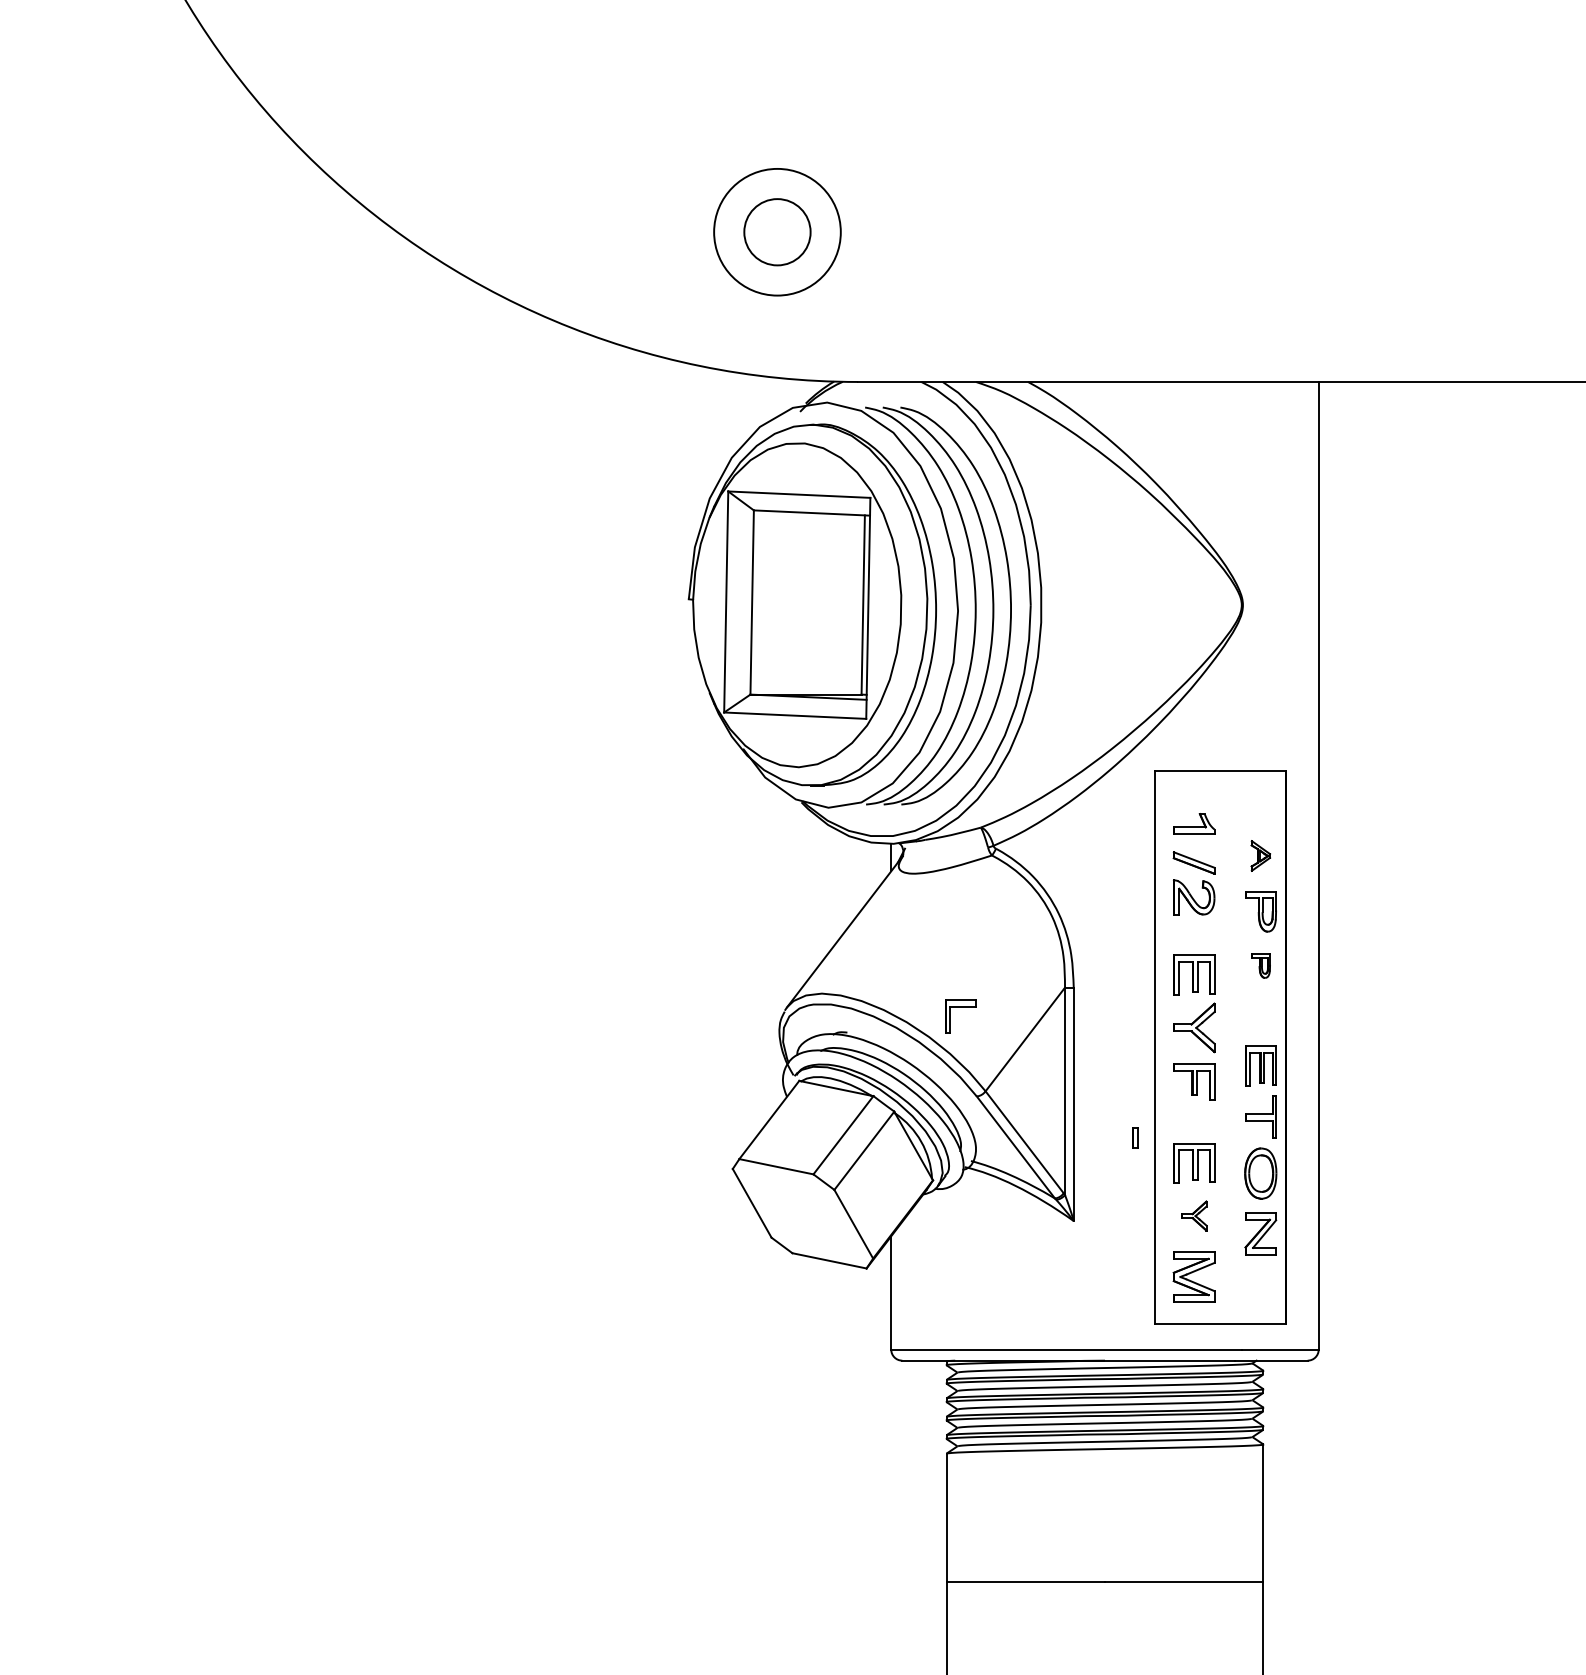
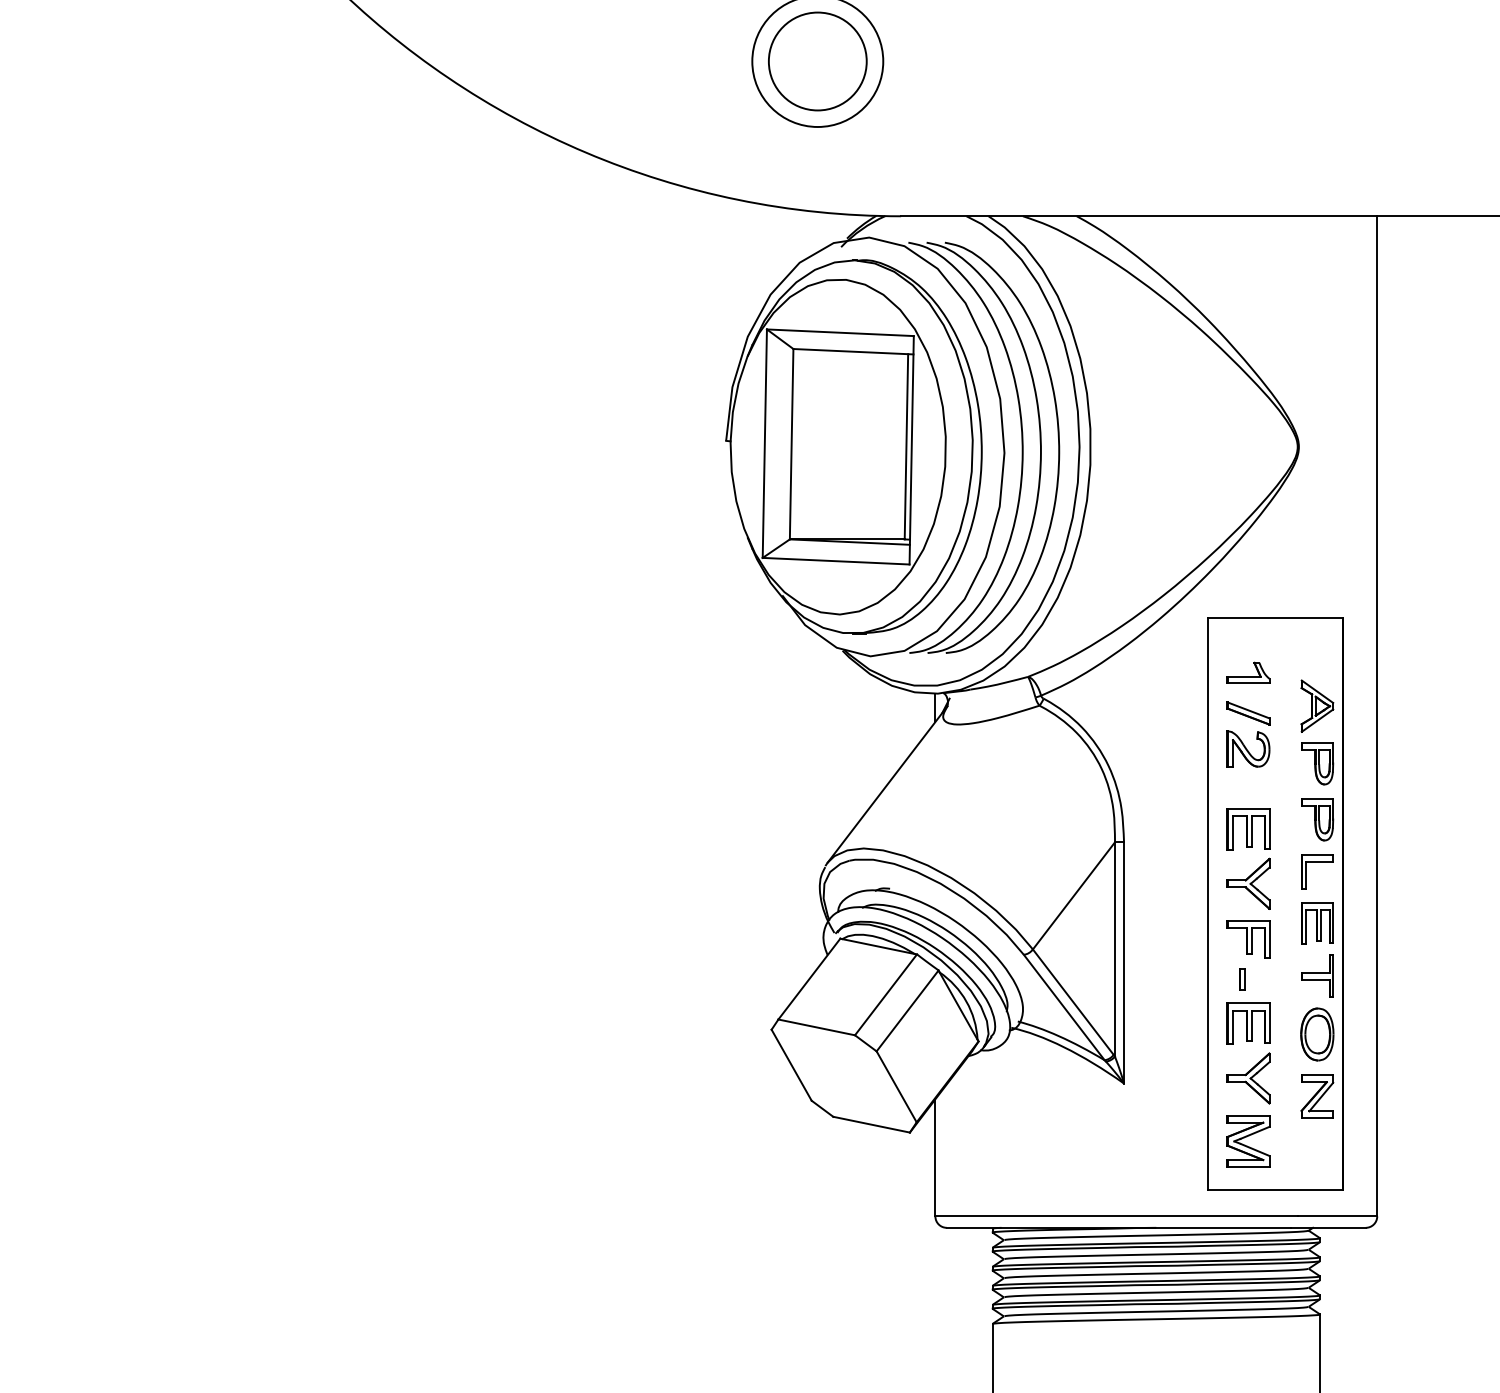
circle: (777, 231) -> (817, 60), size x1.43
part: (1260, 855) -> (1317, 705), size x1.67
part: (1260, 965) -> (1317, 819), size x1.67
part: (960, 1007) -> (1317, 862), moved
part: (1135, 1137) -> (1242, 979), moved
part: (1194, 1215) -> (1248, 1077), size x1.67

